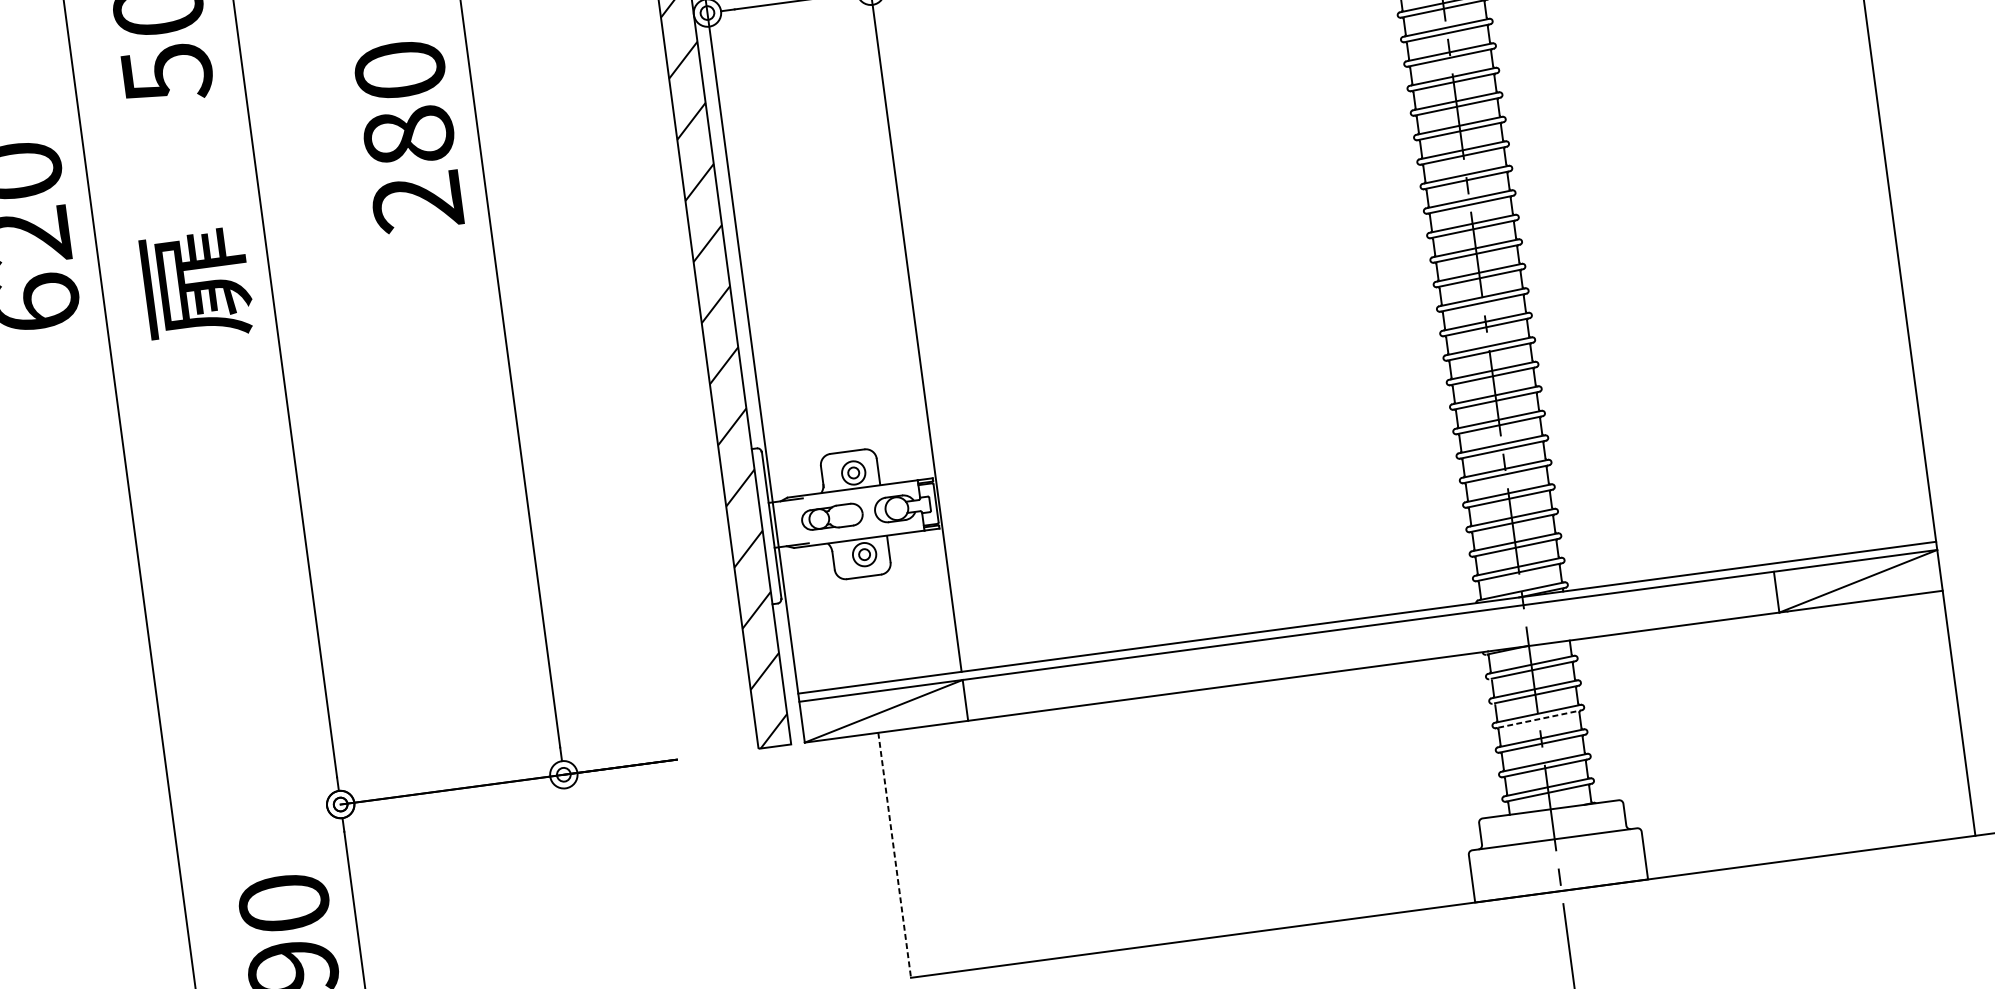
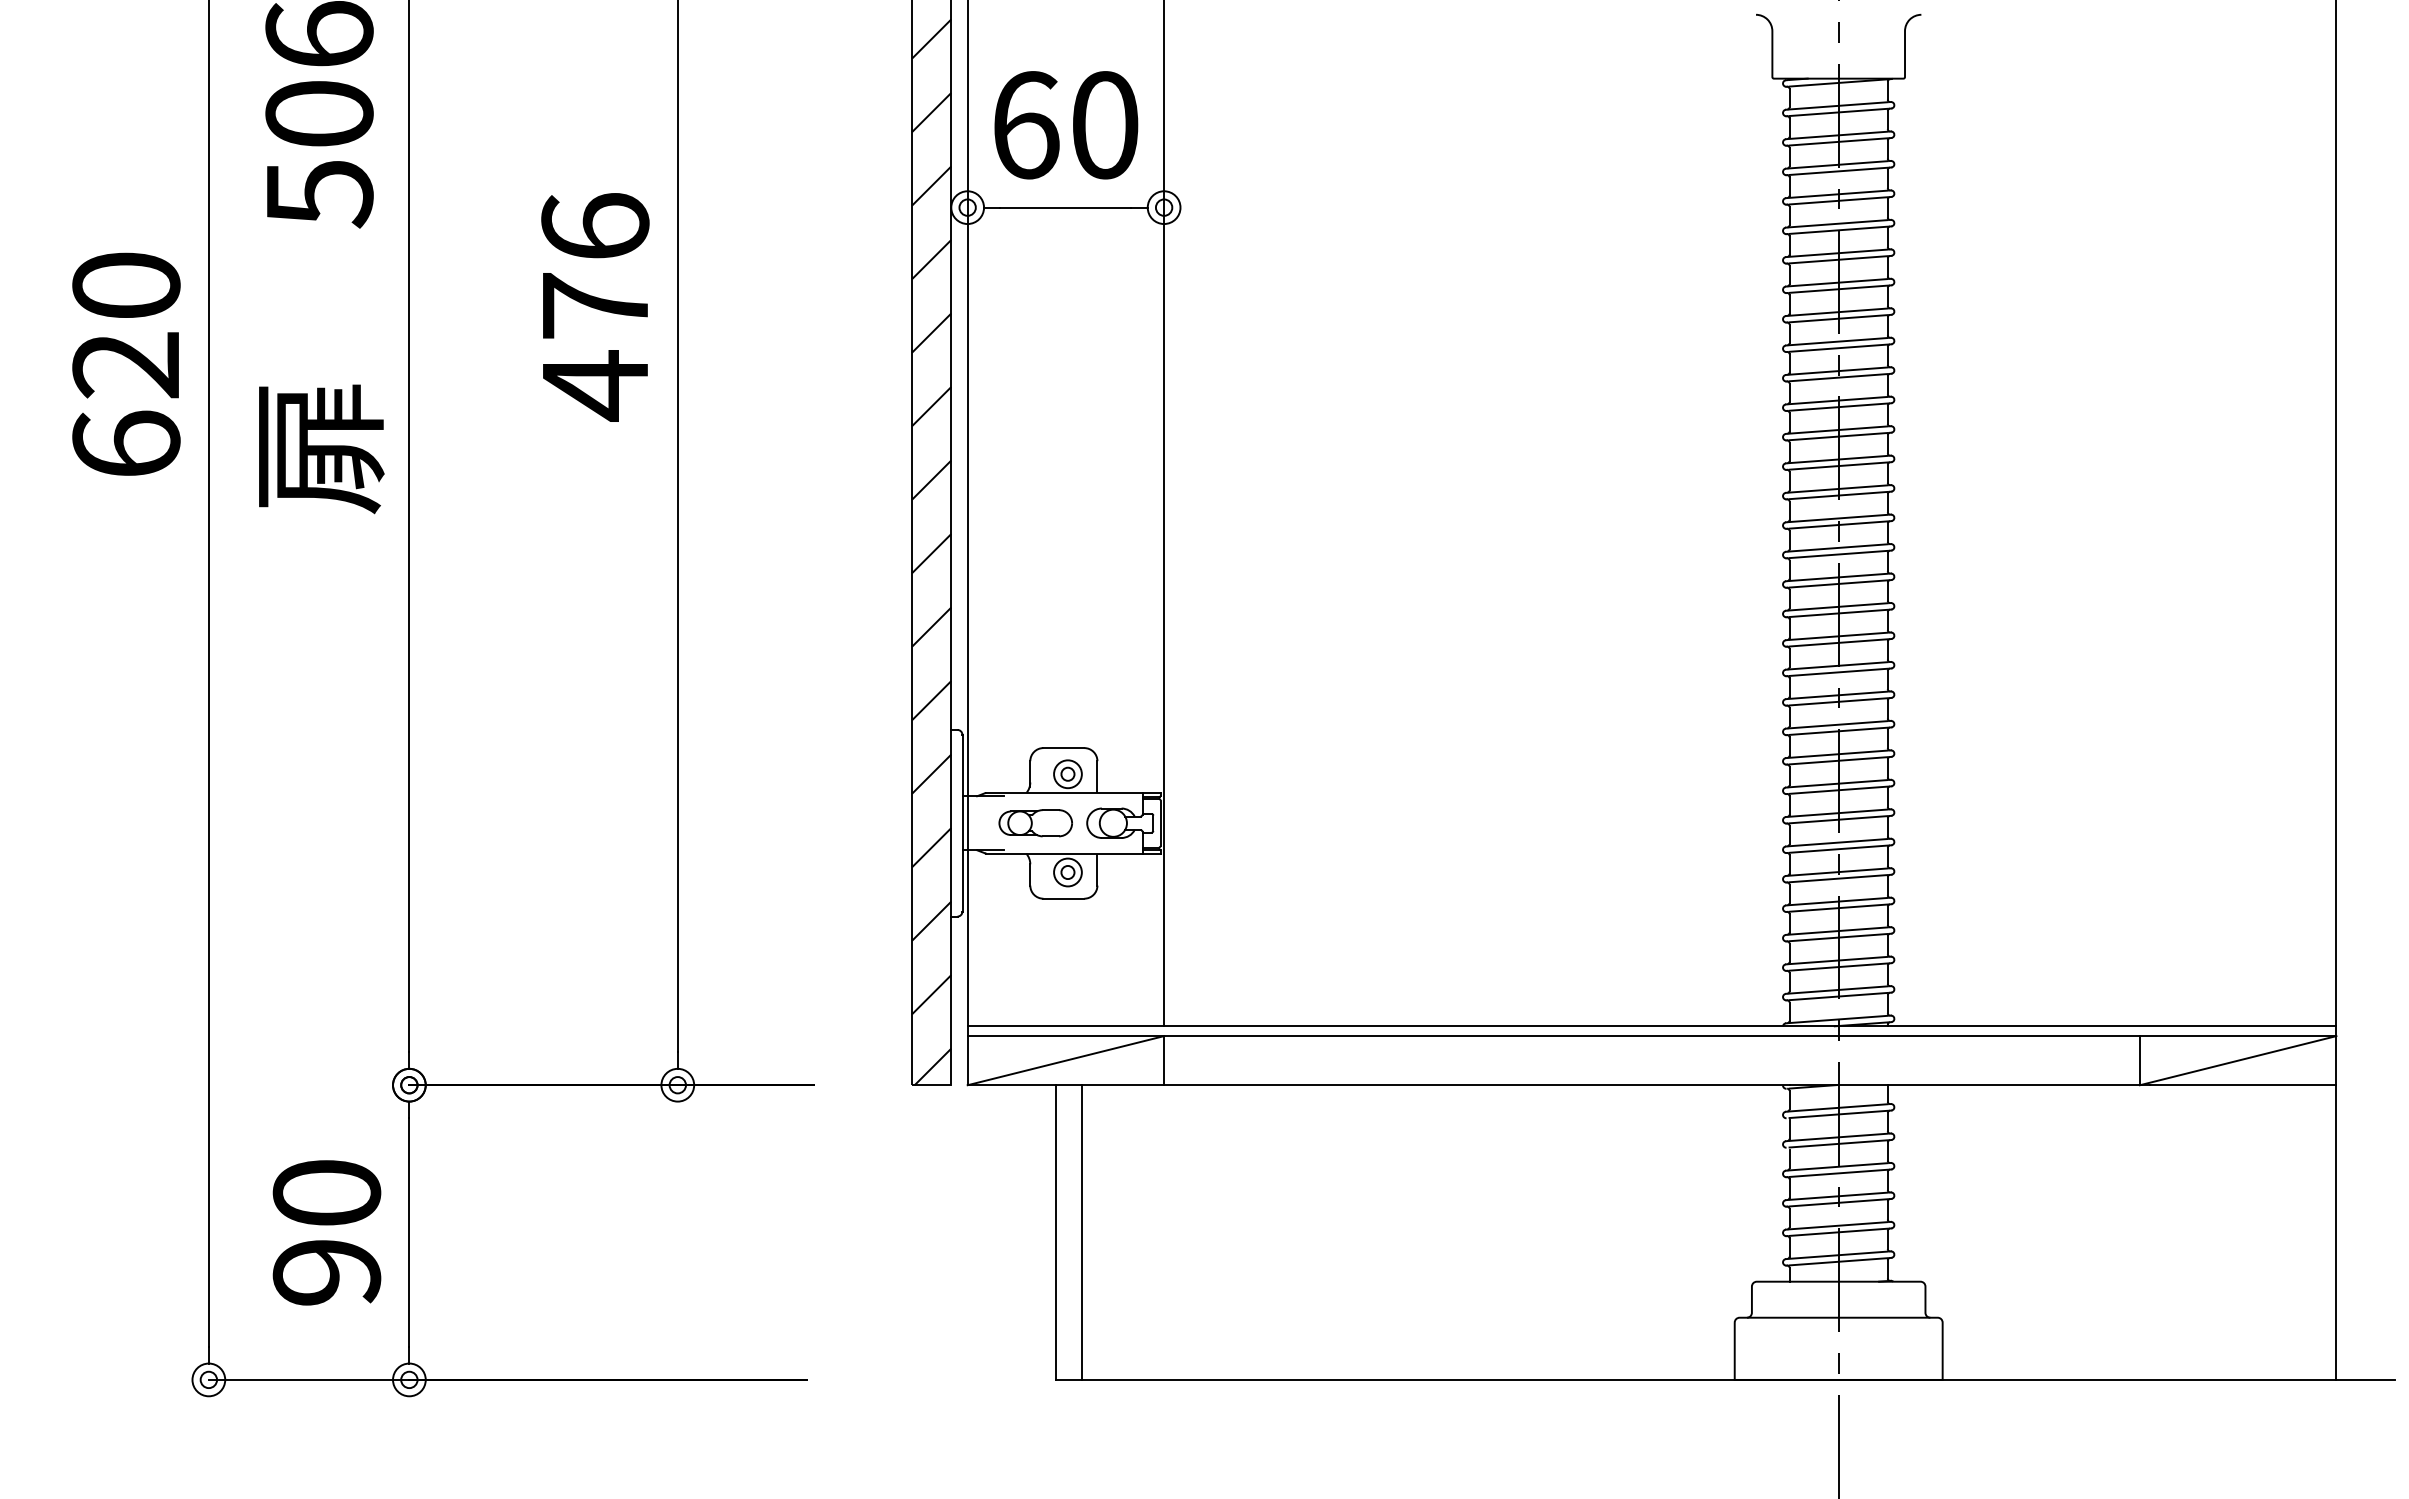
text: (409, 137) -> (595, 307), 280 -> 476
line: (1539, 719) -> (1839, 1173), dashed -> solid
line: (916, 852) -> (1082, 1232), added
line: (895, 856) -> (1056, 1233), dashed -> solid

